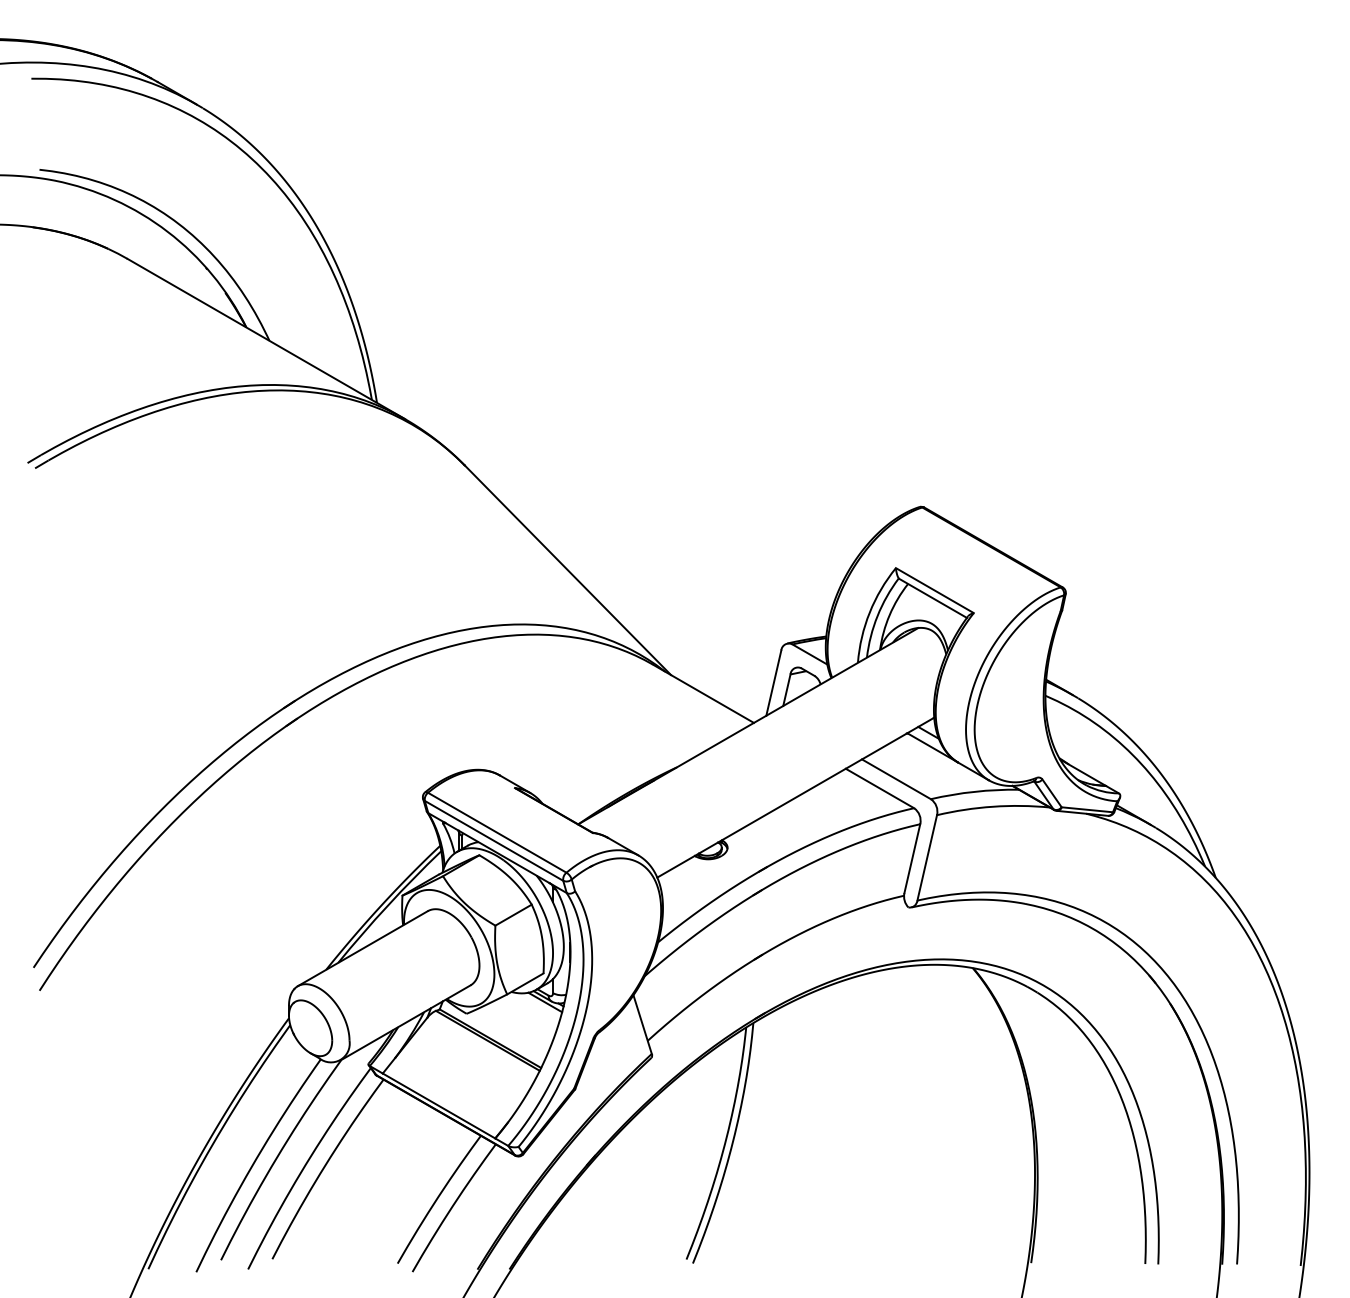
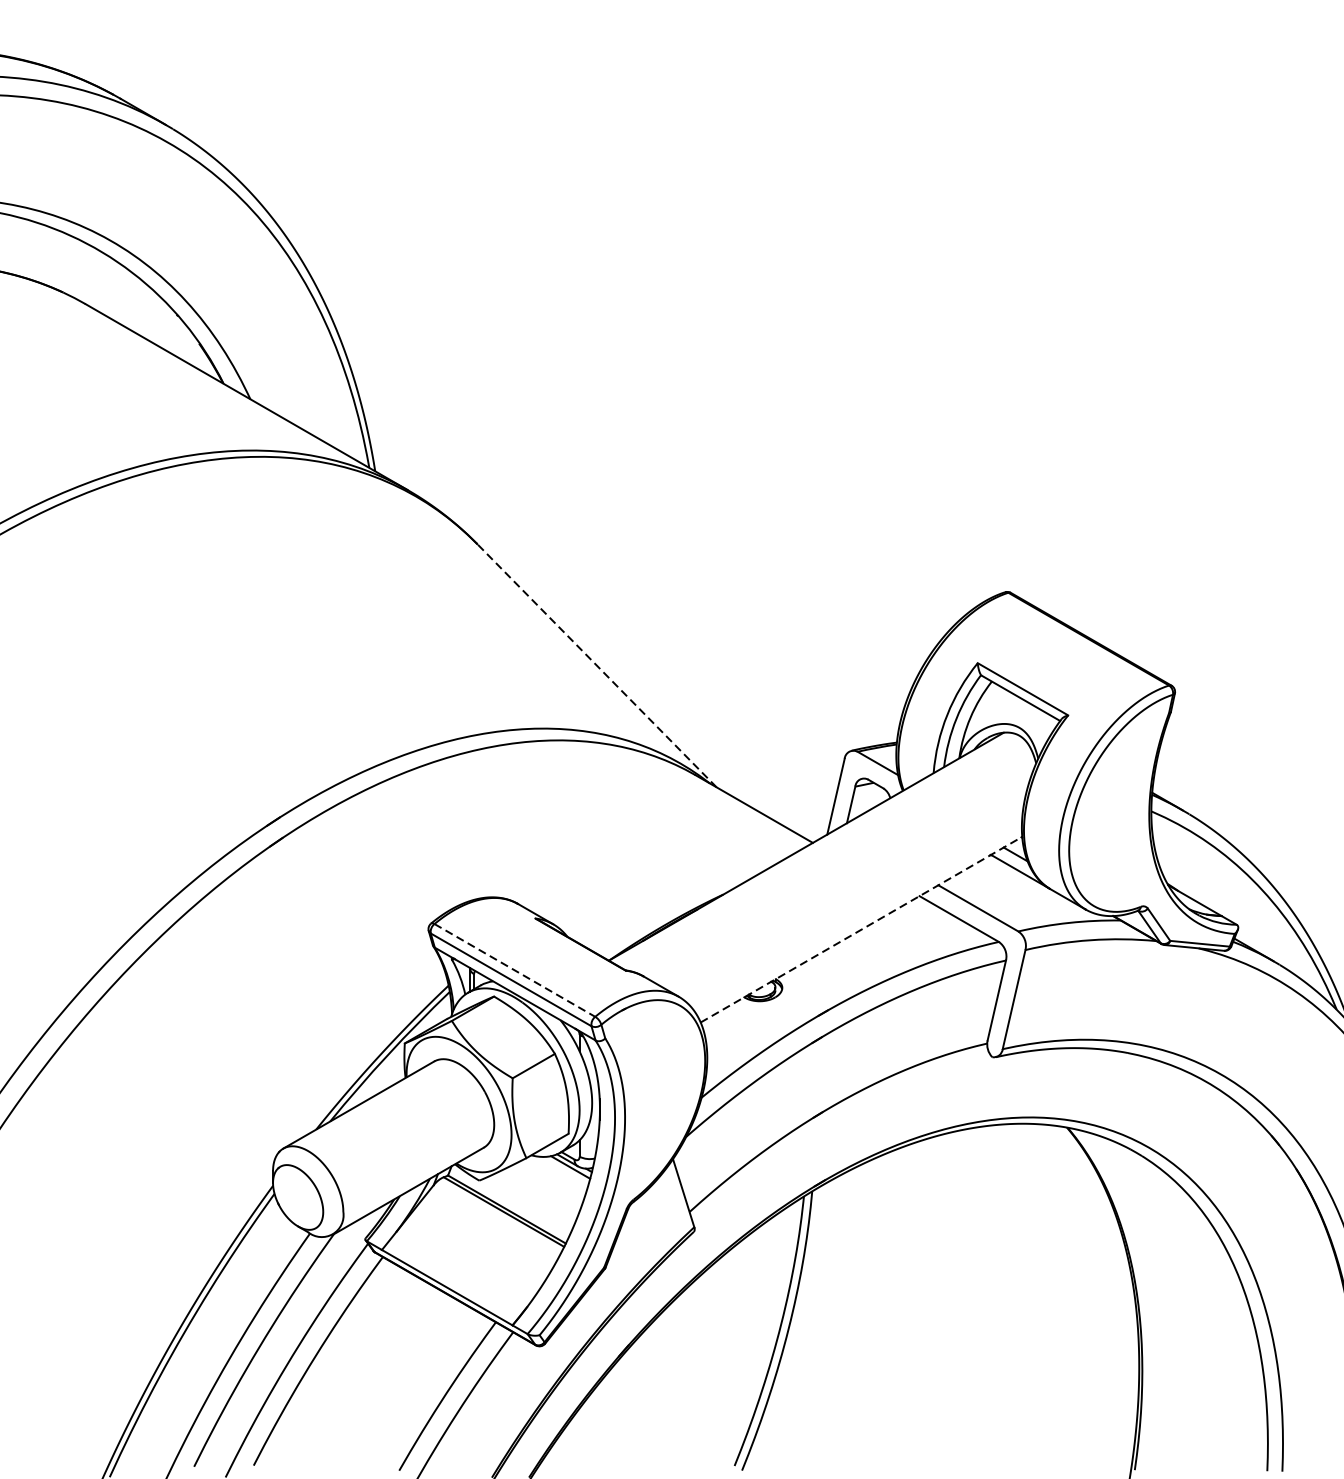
line: (567, 569) -> (596, 664), solid -> dashed
line: (795, 797) -> (861, 929), solid -> dashed
line: (497, 832) -> (515, 970), solid -> dashed

